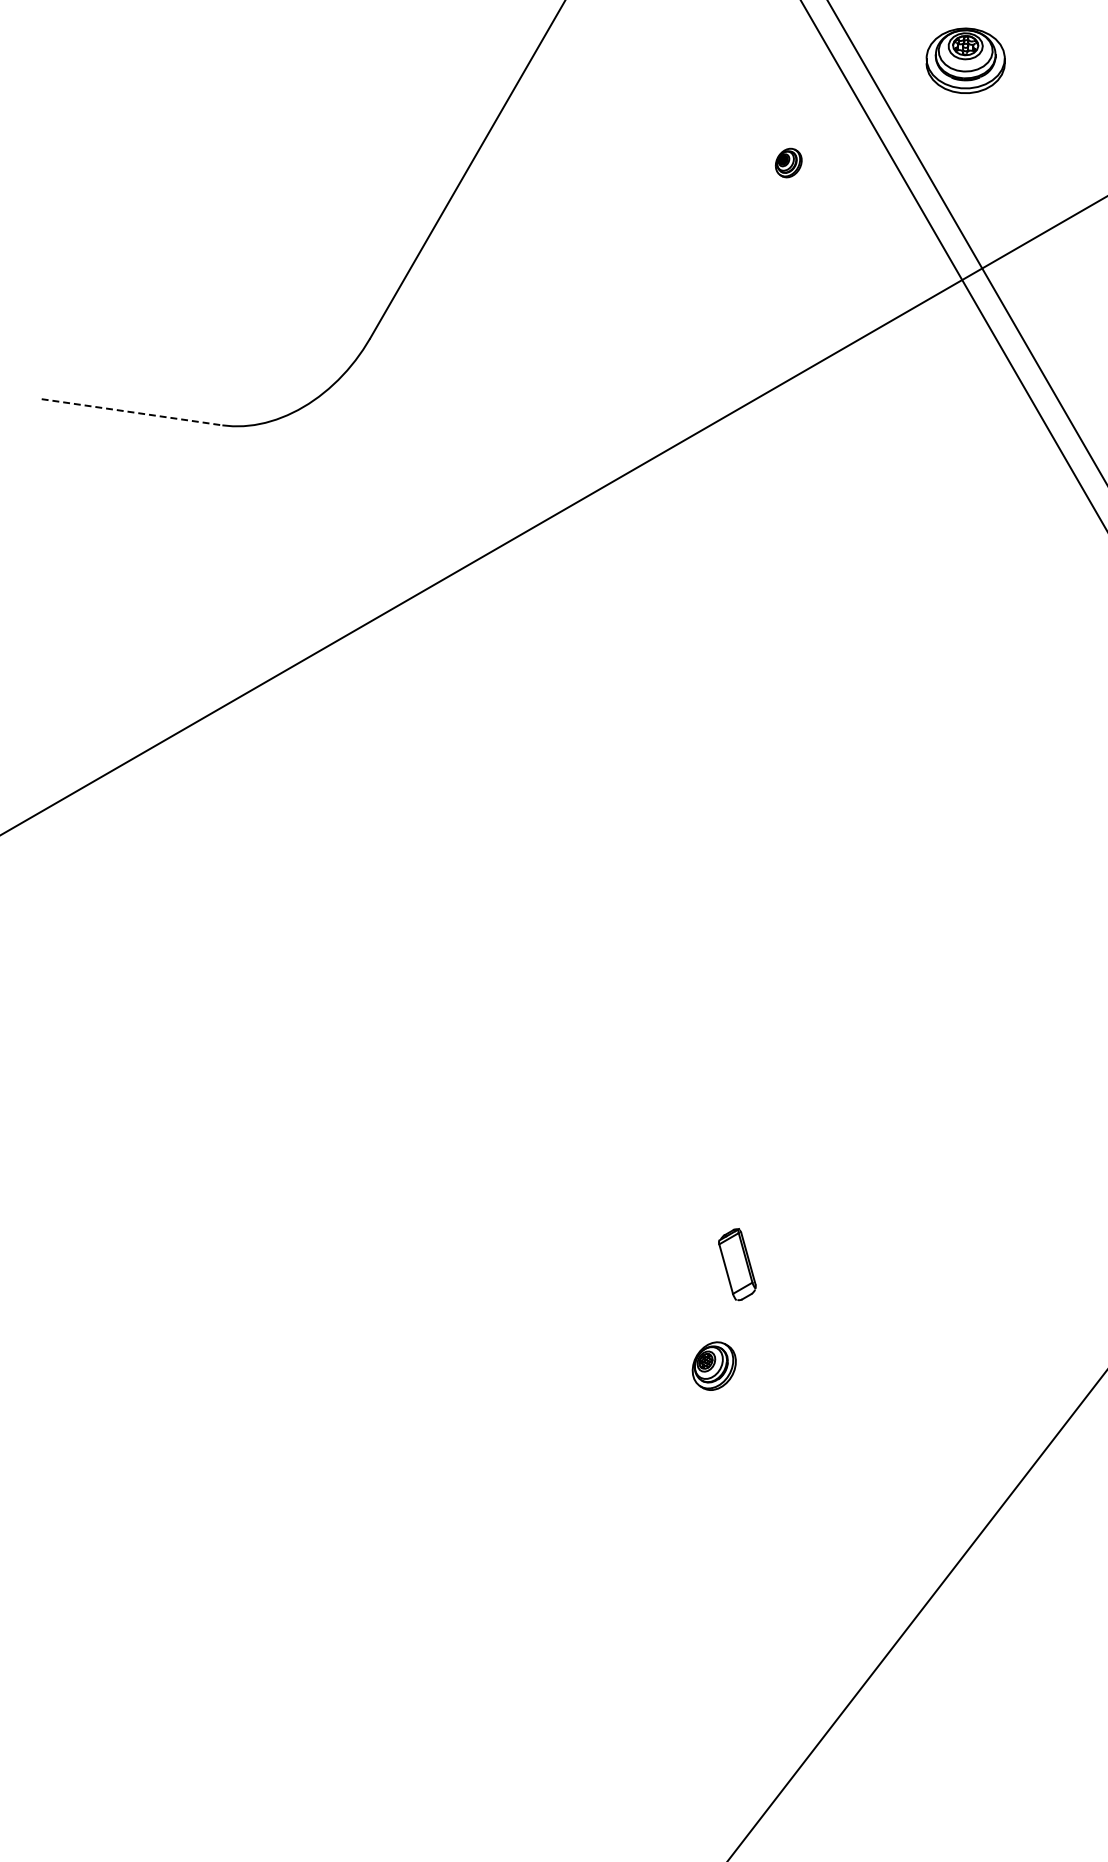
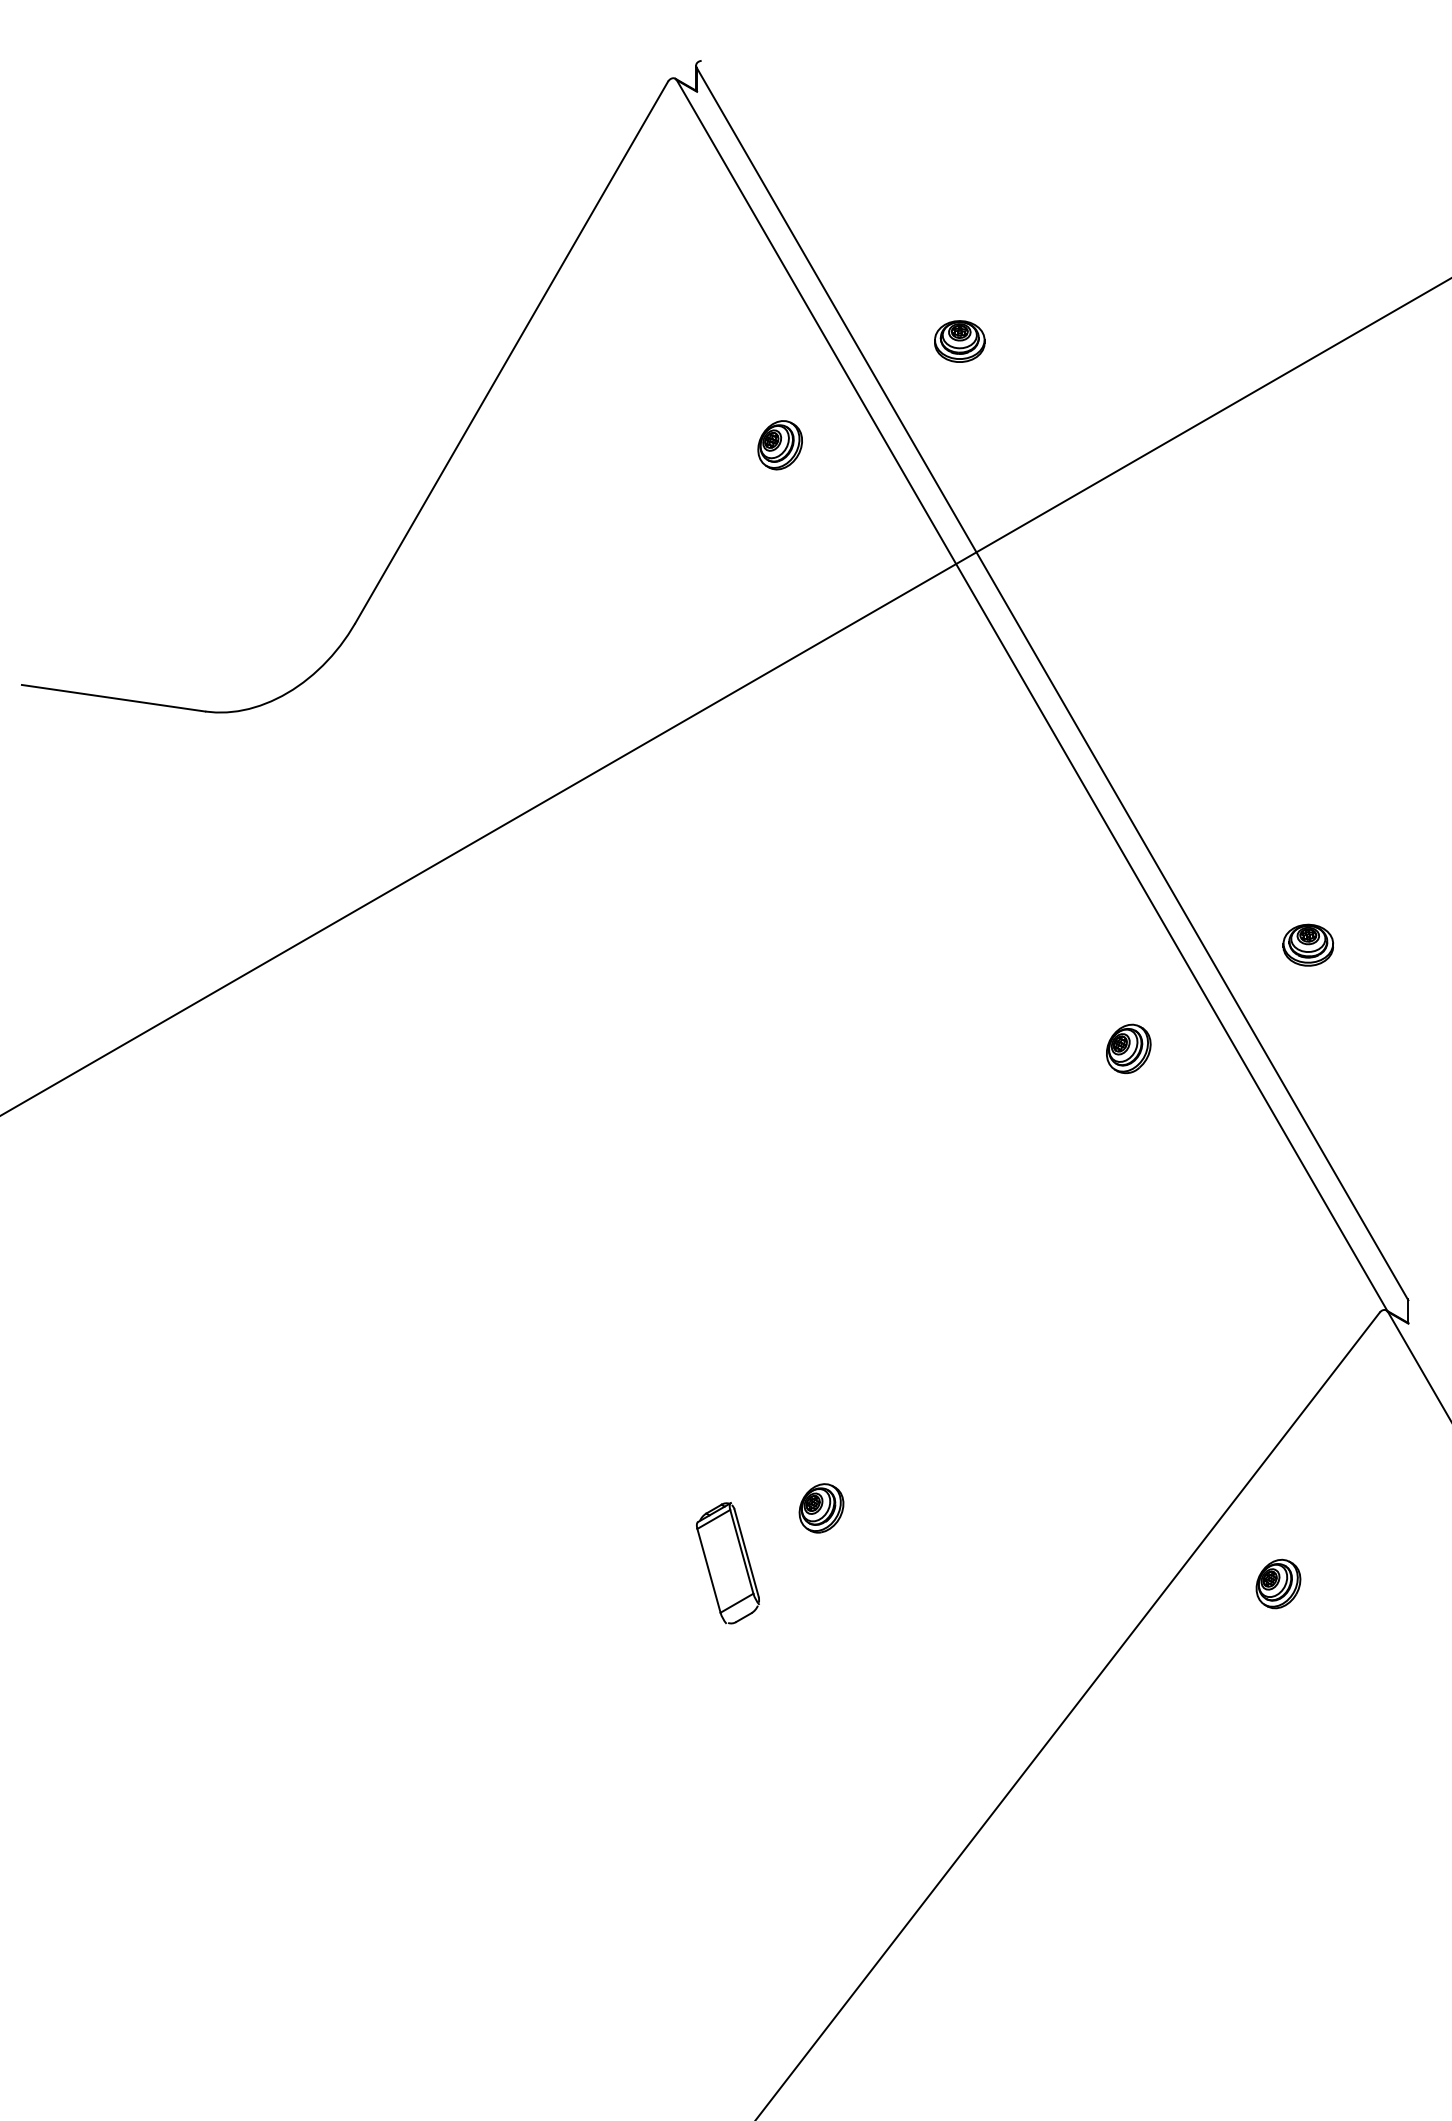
part: (965, 60) -> (959, 341), size x0.62
part: (788, 163) -> (779, 445), size x1.67
line: (131, 412) -> (113, 698), dashed -> solid
part: (736, 1264) -> (727, 1563), size x1.67
part: (714, 1366) -> (821, 1508), moved

